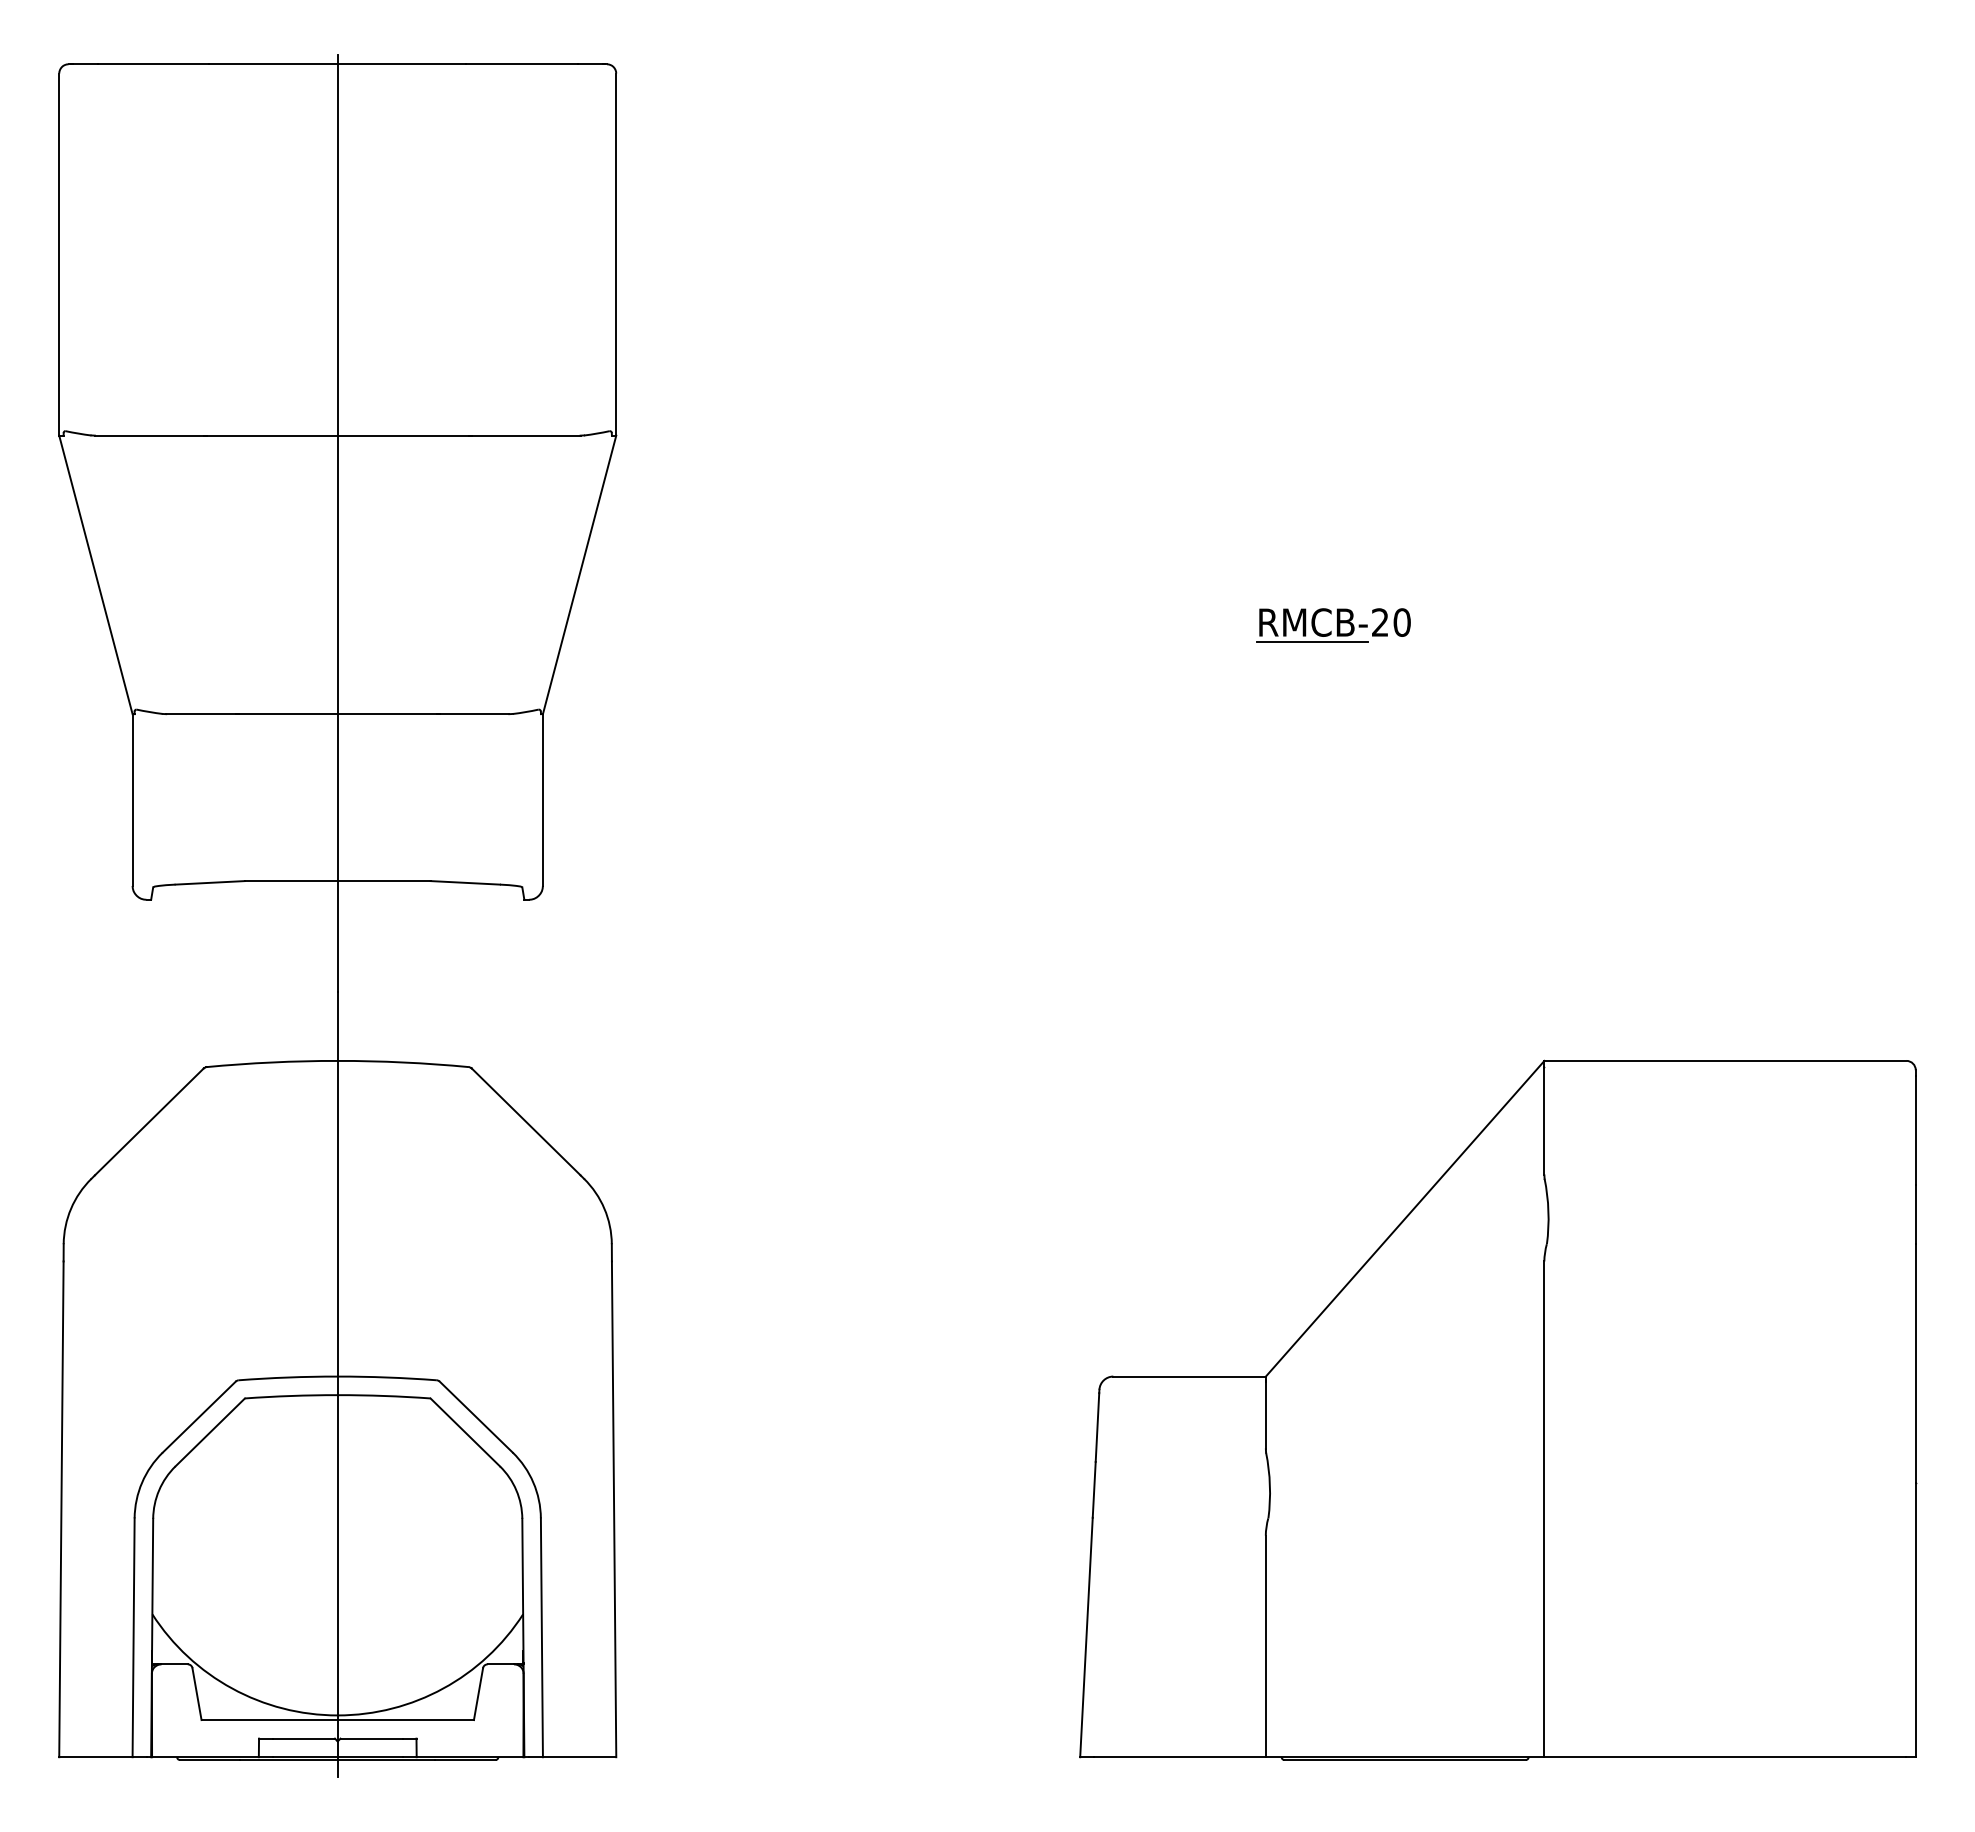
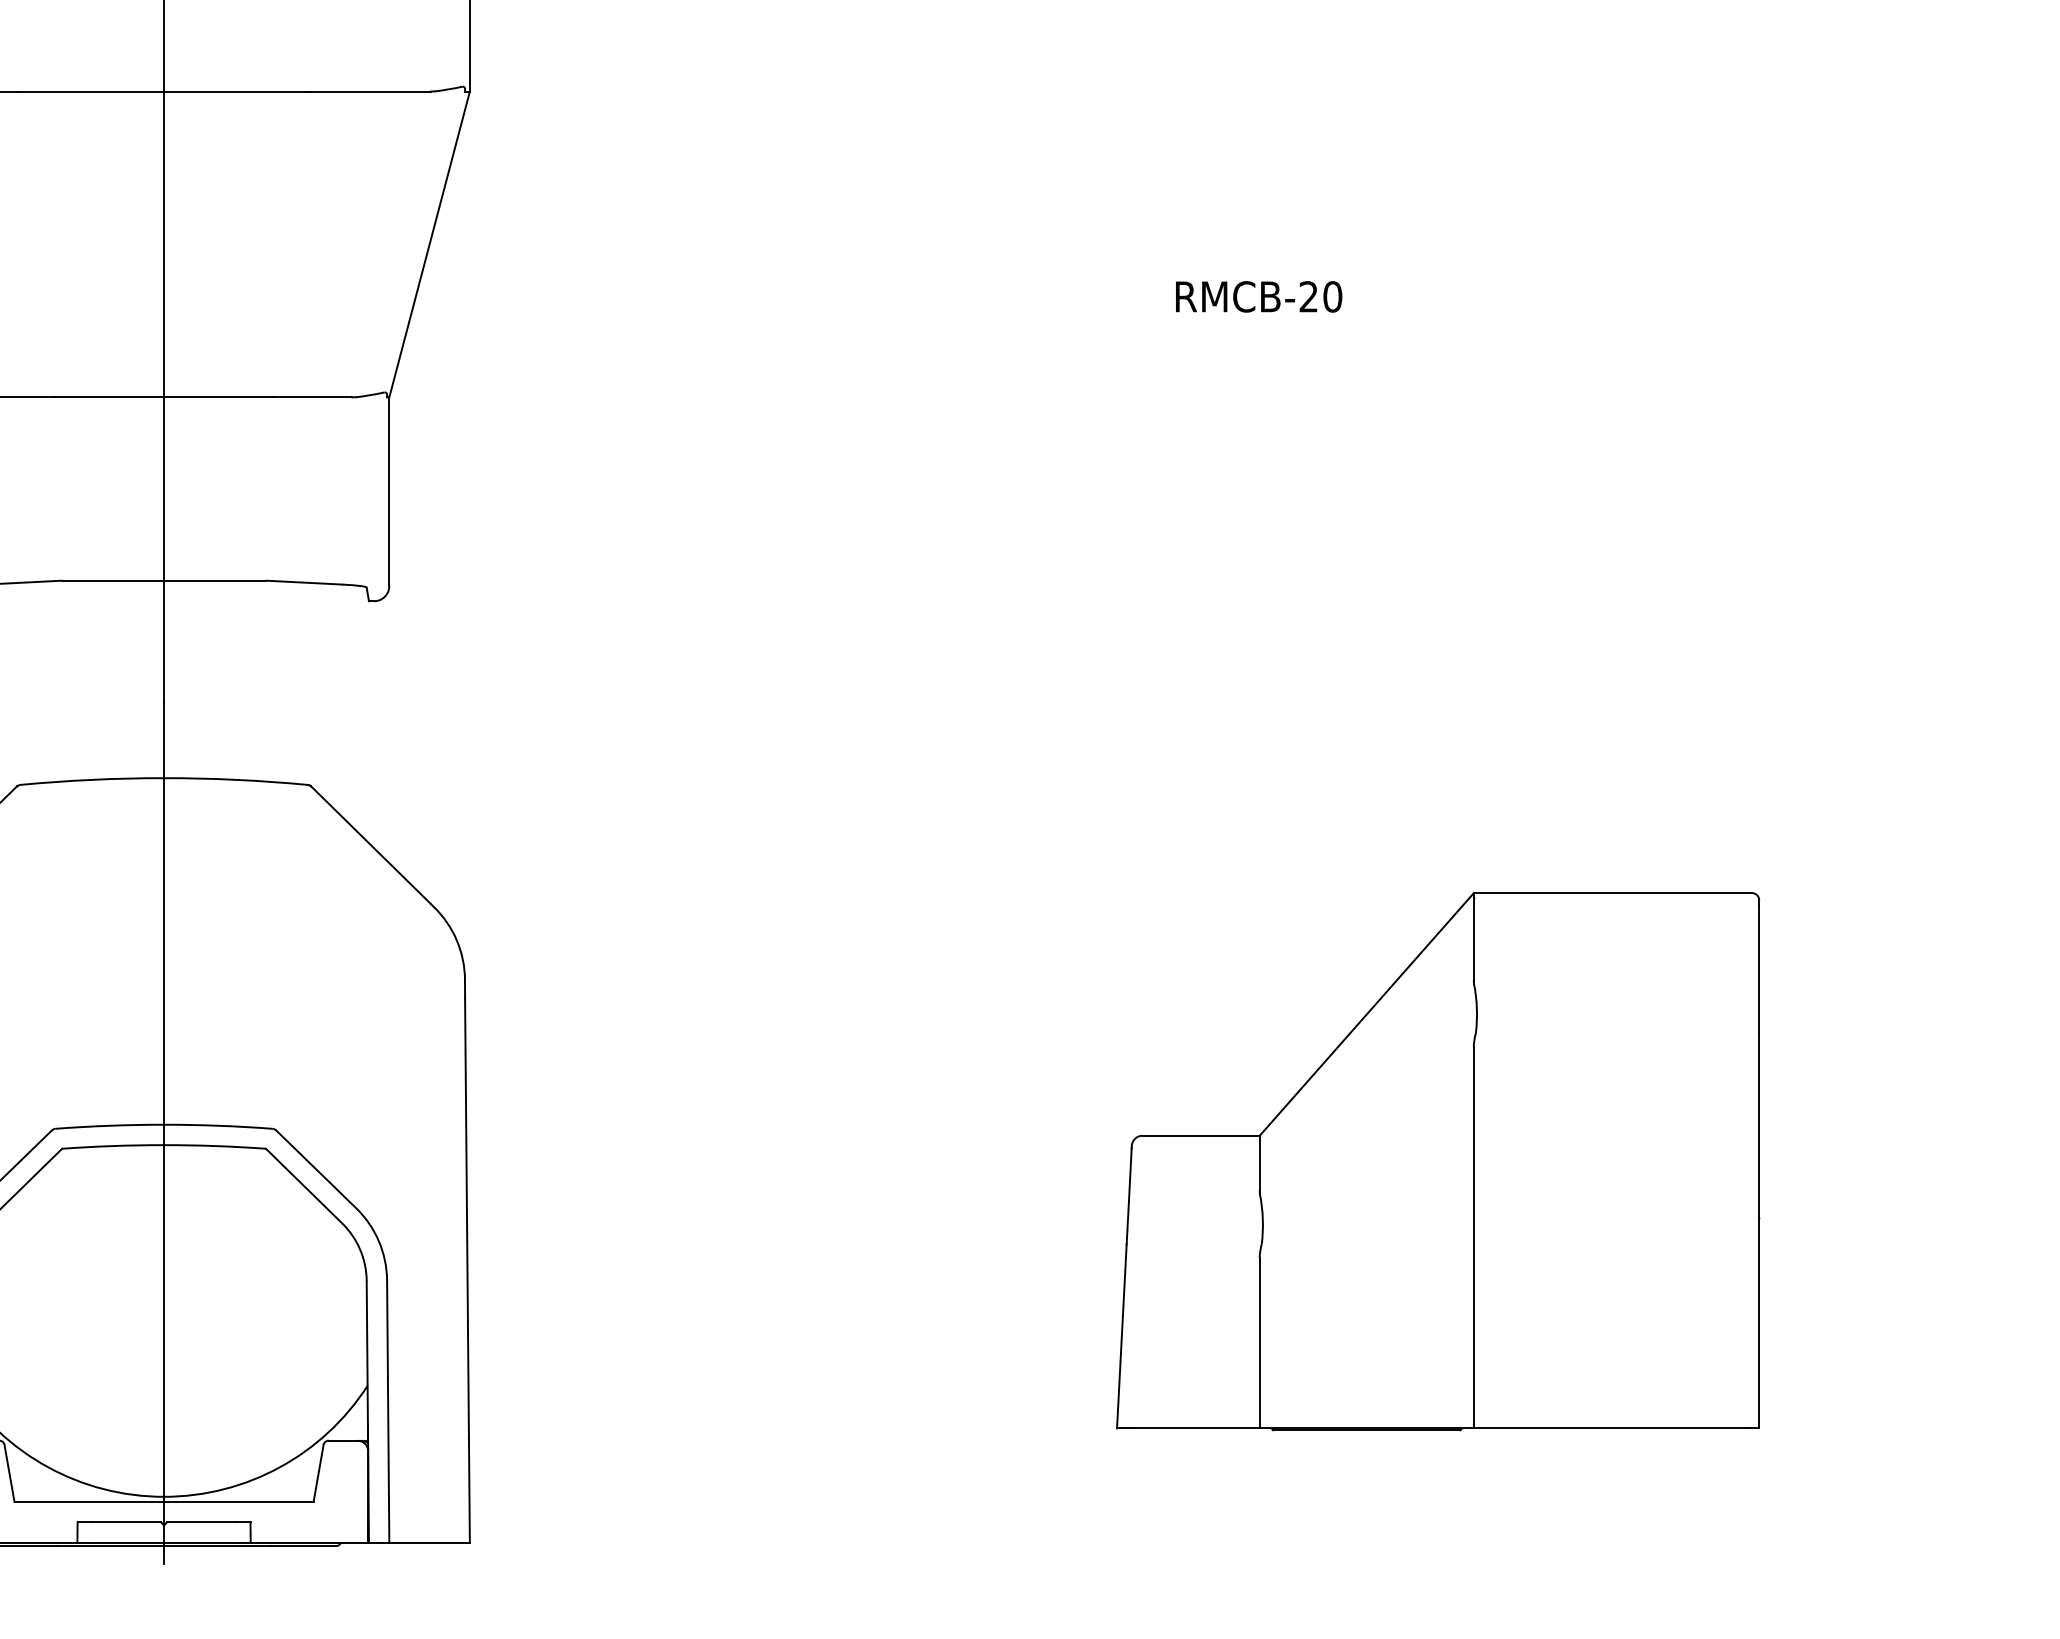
line: (1312, 641) -> (1234, 317), removed
part: (1498, 1409) -> (1438, 1160), size x0.7

